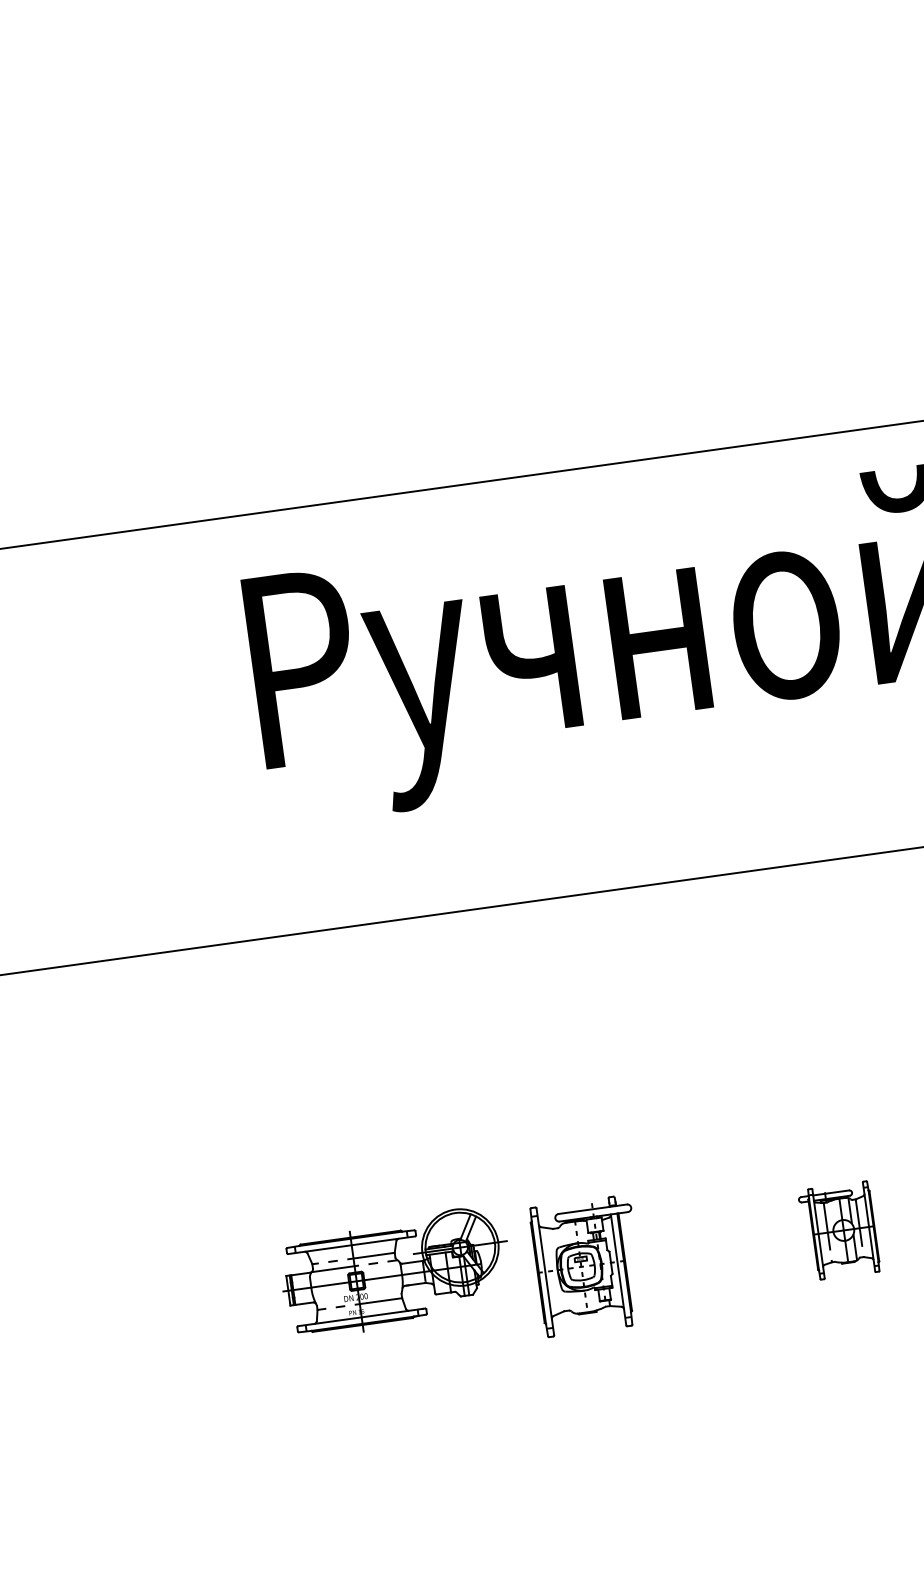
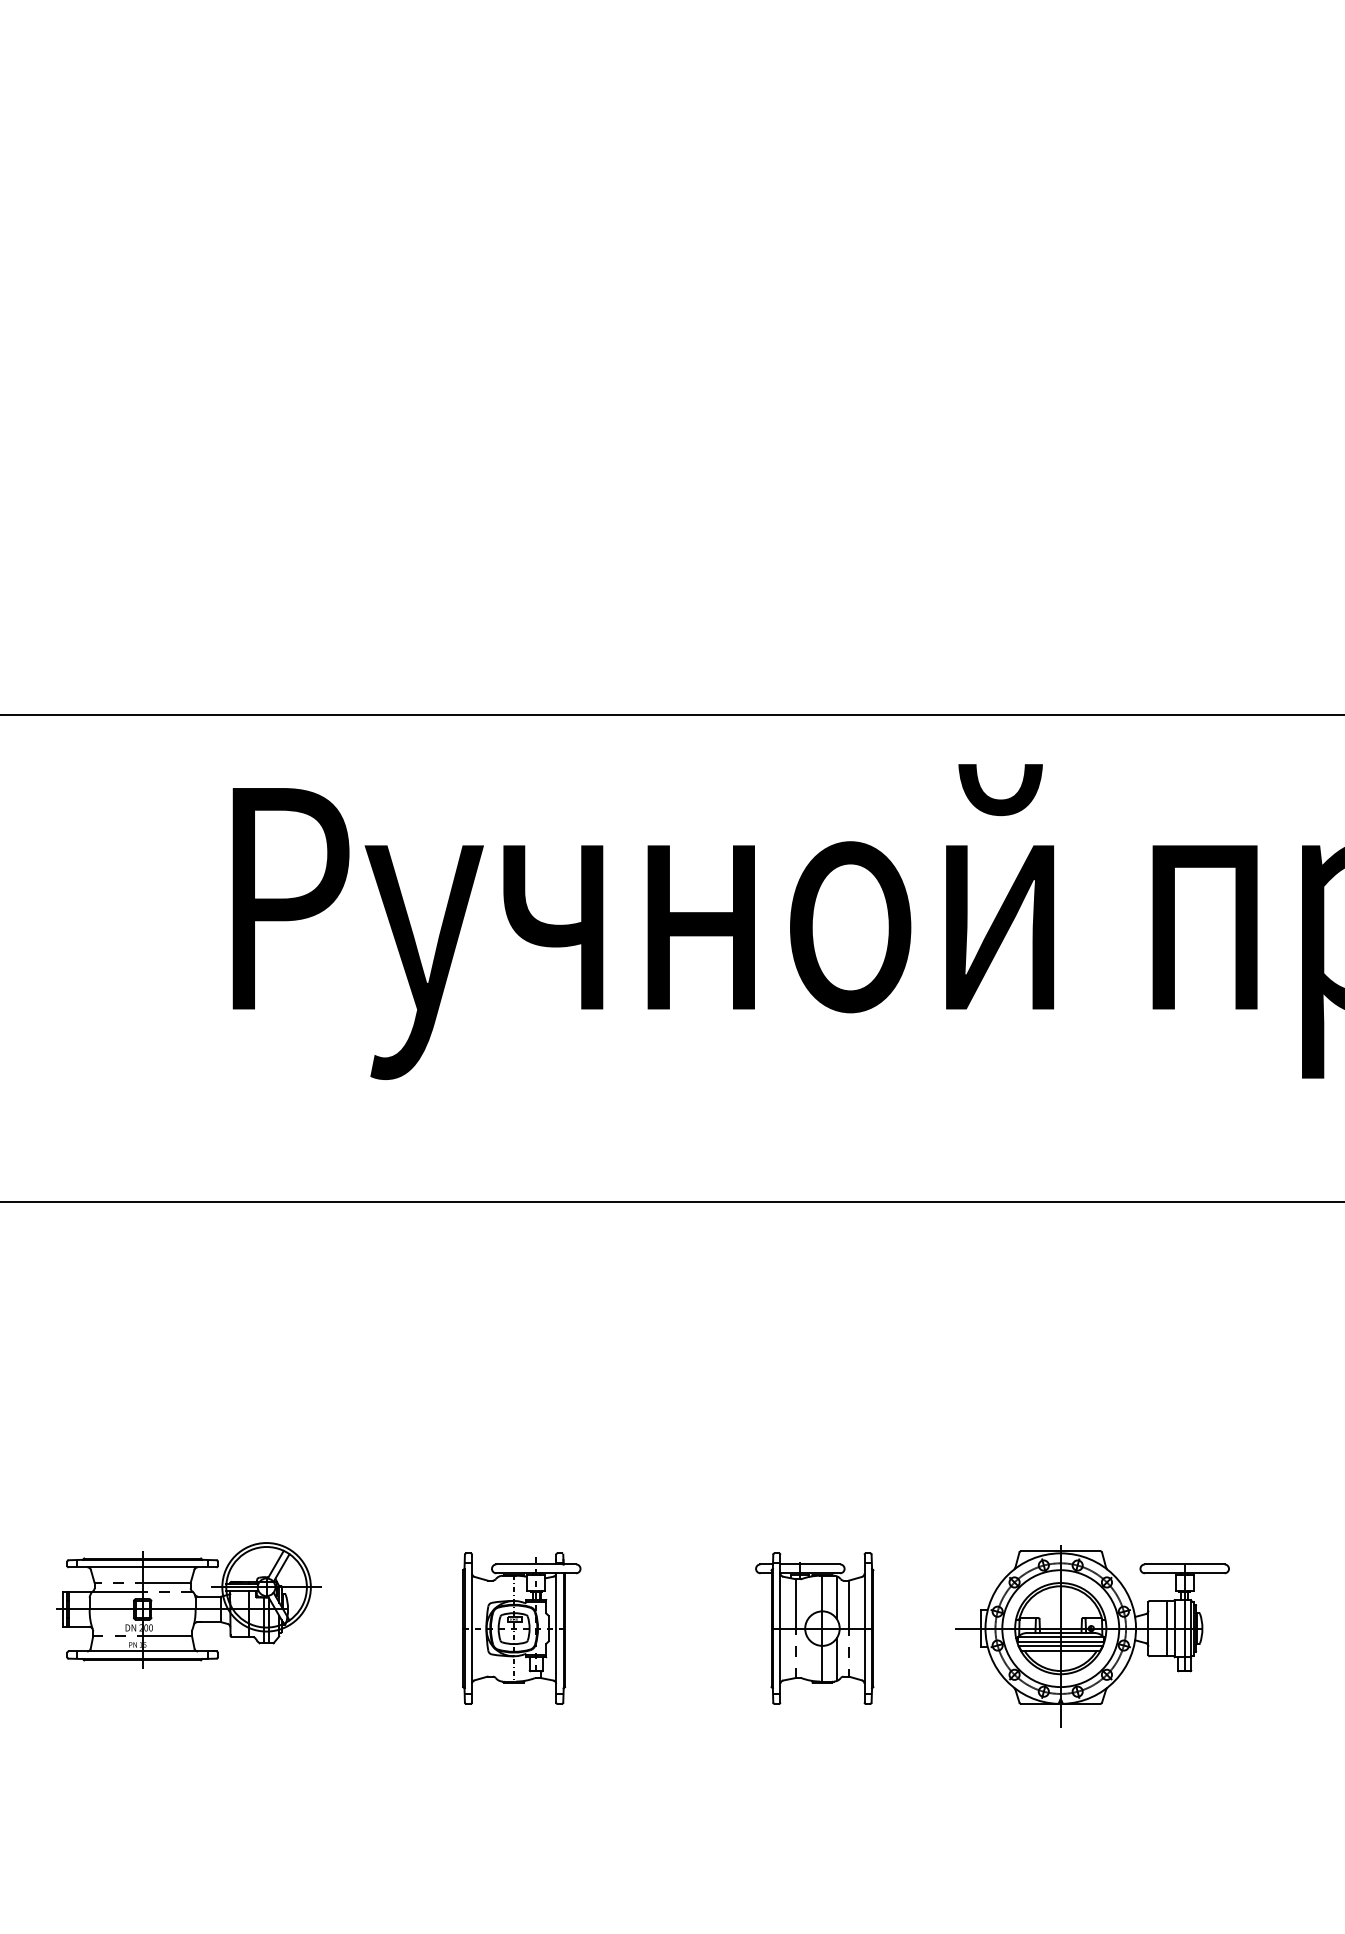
part: (838, 1231) -> (814, 1628), size x1.43
part: (395, 1272) -> (188, 1605), moved

